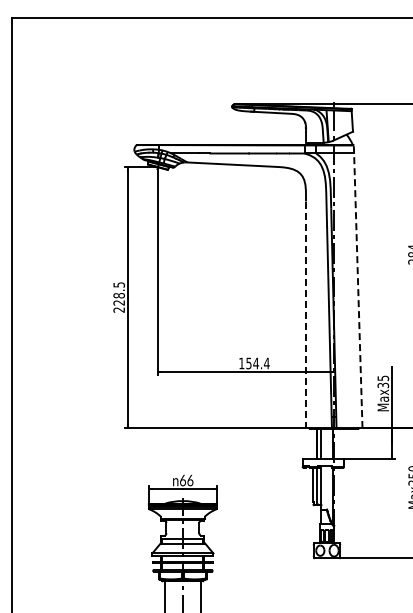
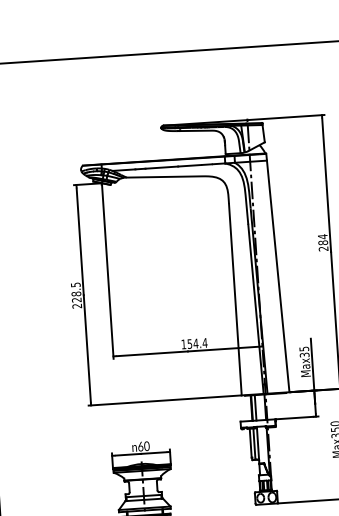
line: (358, 286) -> (278, 272), dashed -> solid
line: (306, 315) -> (235, 300), dashed -> solid
text: (190, 479) -> (146, 445), 66 -> 60

